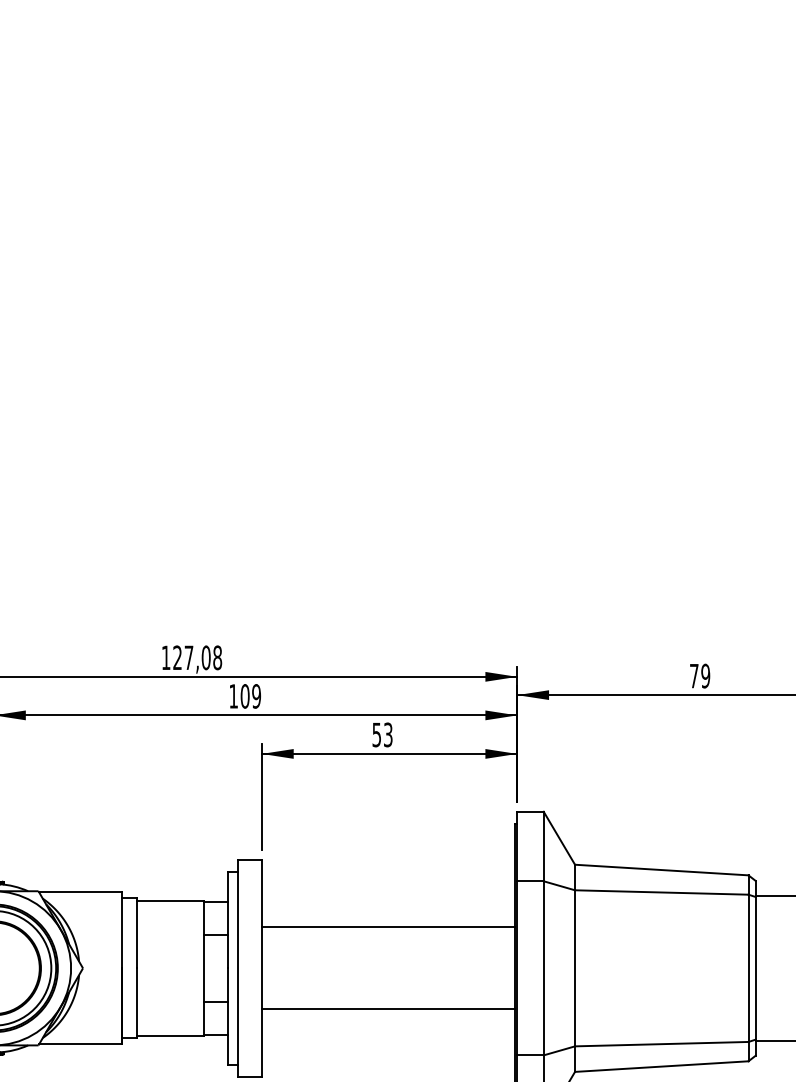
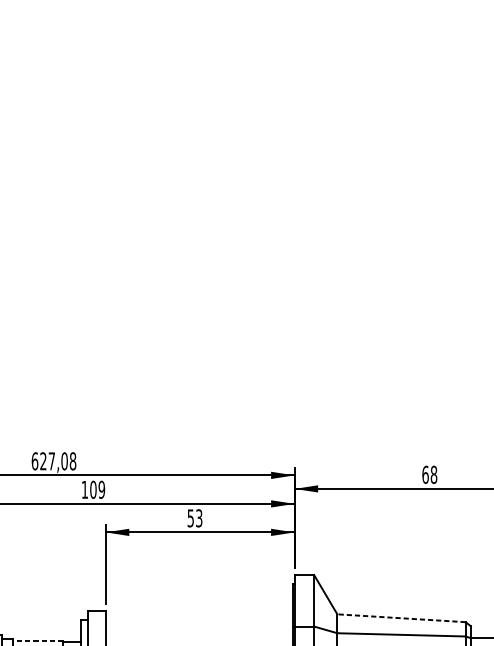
text: (165, 657) -> (34, 461), 127,08 -> 627,08
text: (700, 675) -> (430, 474), 79 -> 68
line: (661, 870) -> (401, 618), solid -> dashed
line: (170, 900) -> (38, 640), solid -> dashed

